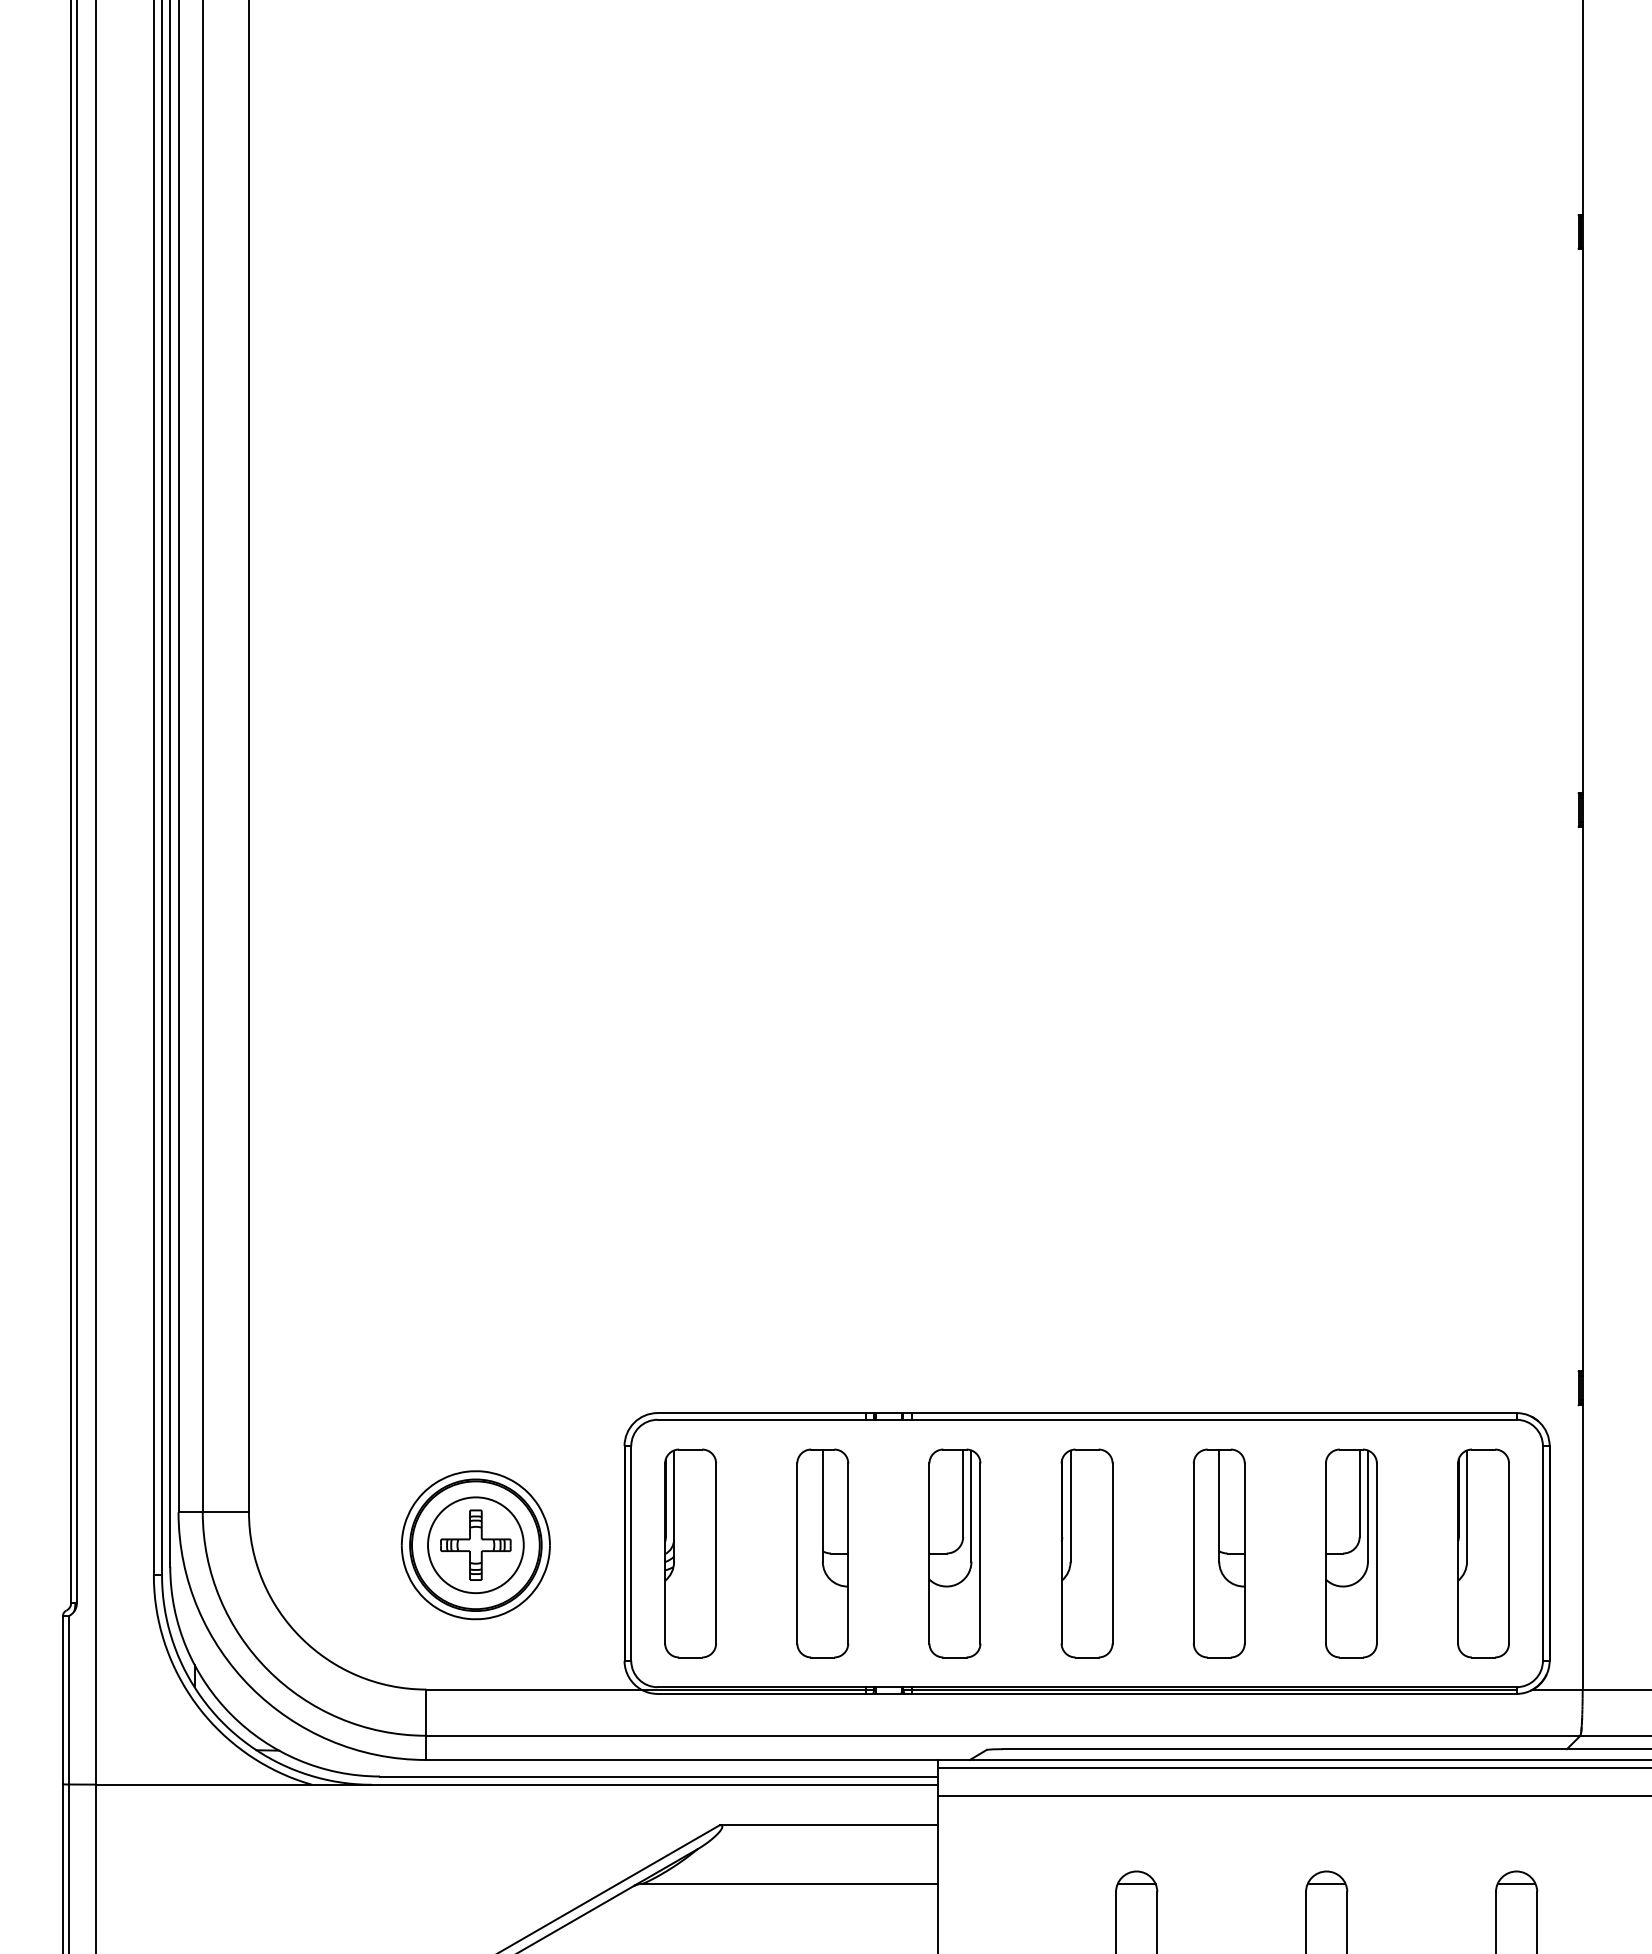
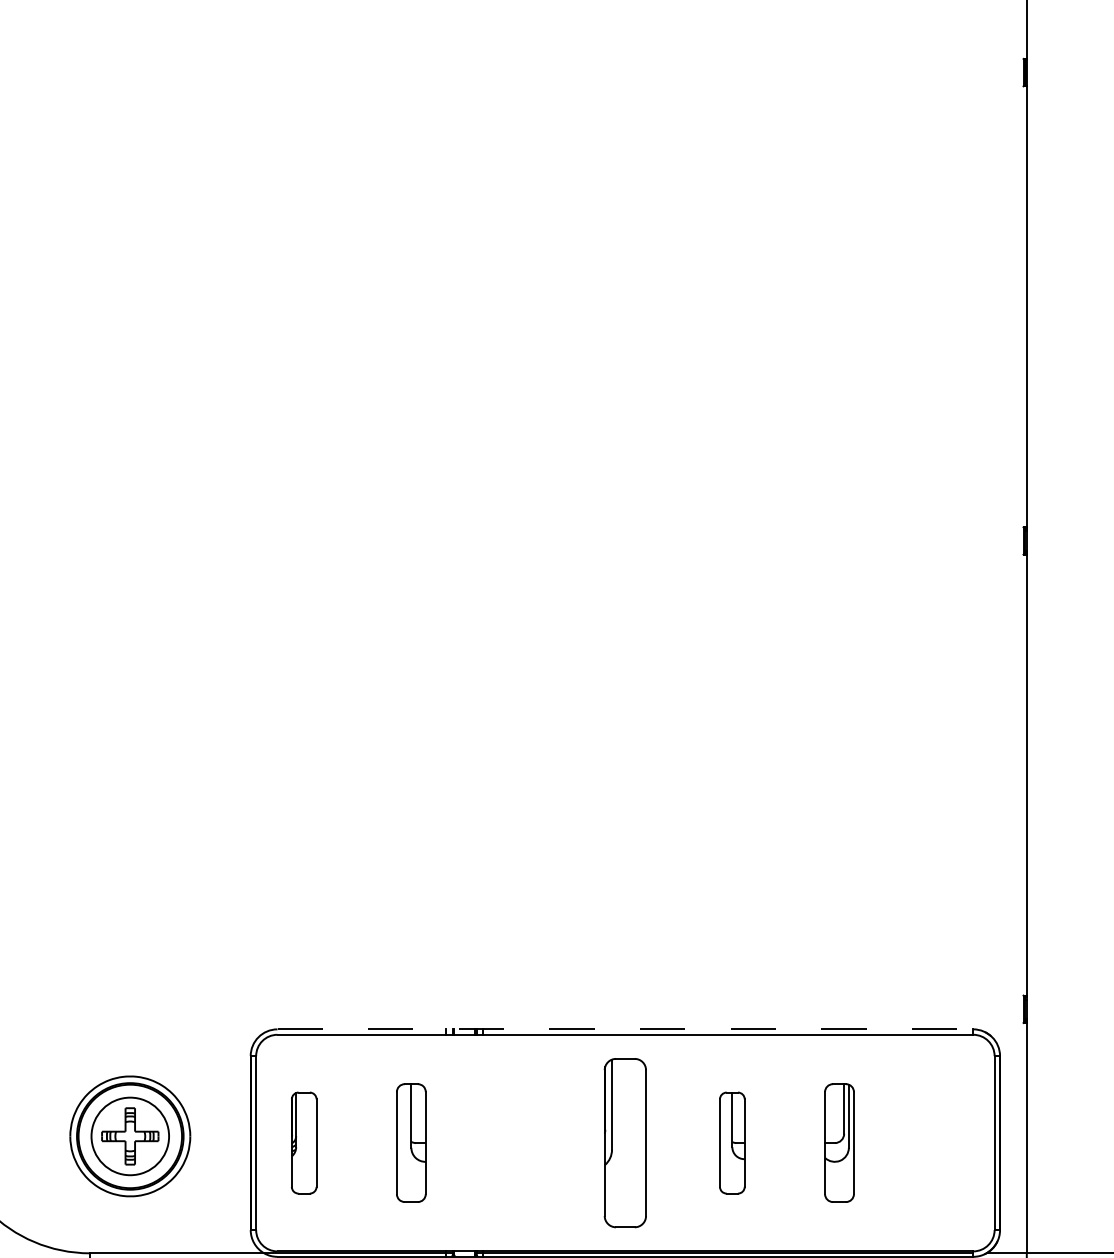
line: (1087, 1413) -> (625, 1029), solid -> dashed
part: (690, 1553) -> (304, 1143), size x0.6
part: (822, 1553) -> (411, 1143), size x0.7
part: (954, 1553) -> (517, 1143), removed
part: (1218, 1553) -> (731, 1143), size x0.6
part: (1351, 1553) -> (839, 1143), size x0.7
part: (1483, 1553) -> (946, 1143), removed

